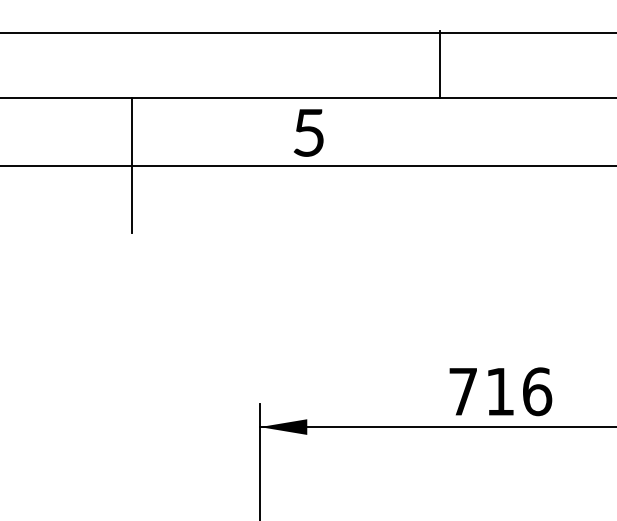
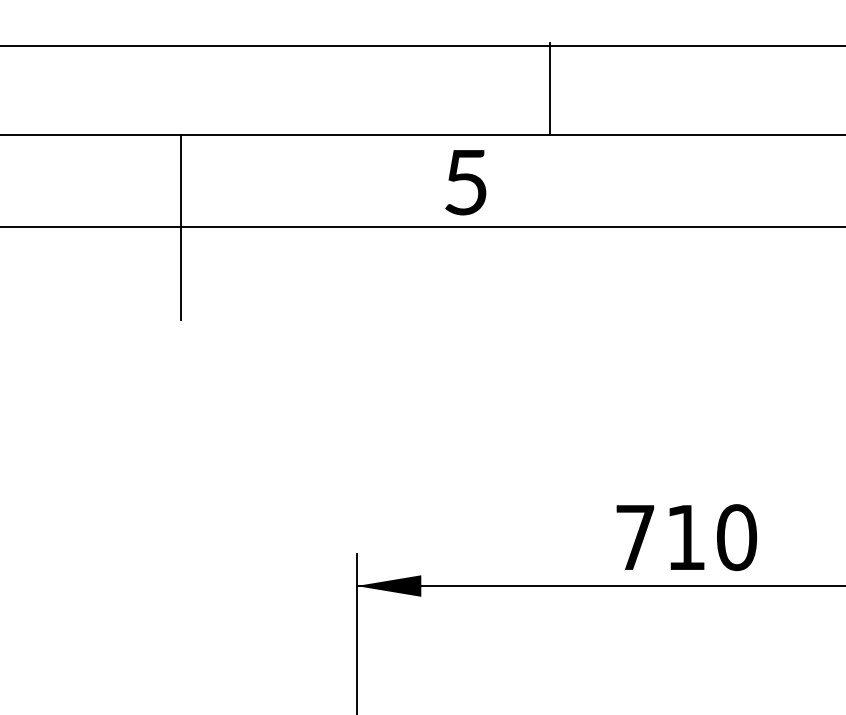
line: (440, 64) -> (550, 88), moved
text: (308, 132) -> (465, 181), moved
text: (537, 391) -> (737, 537), 716 -> 710

